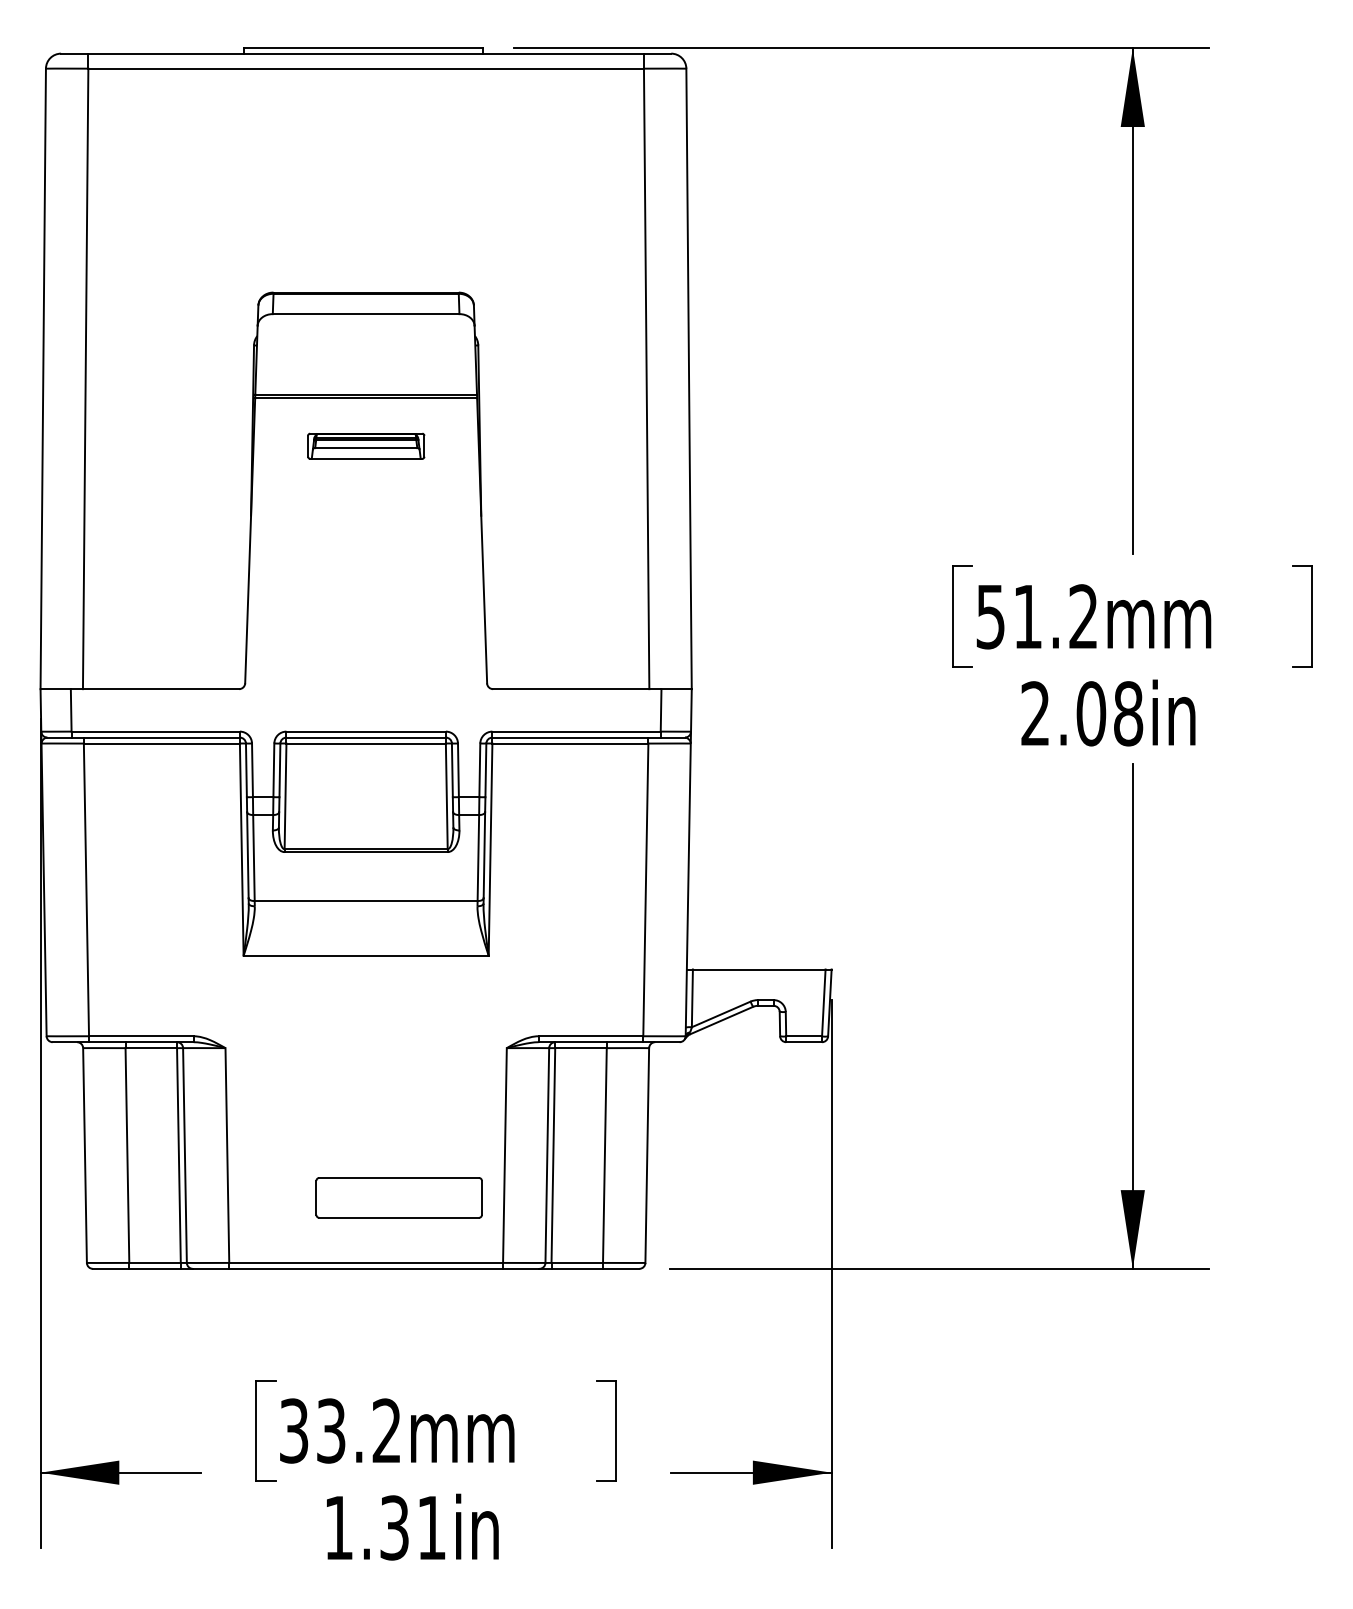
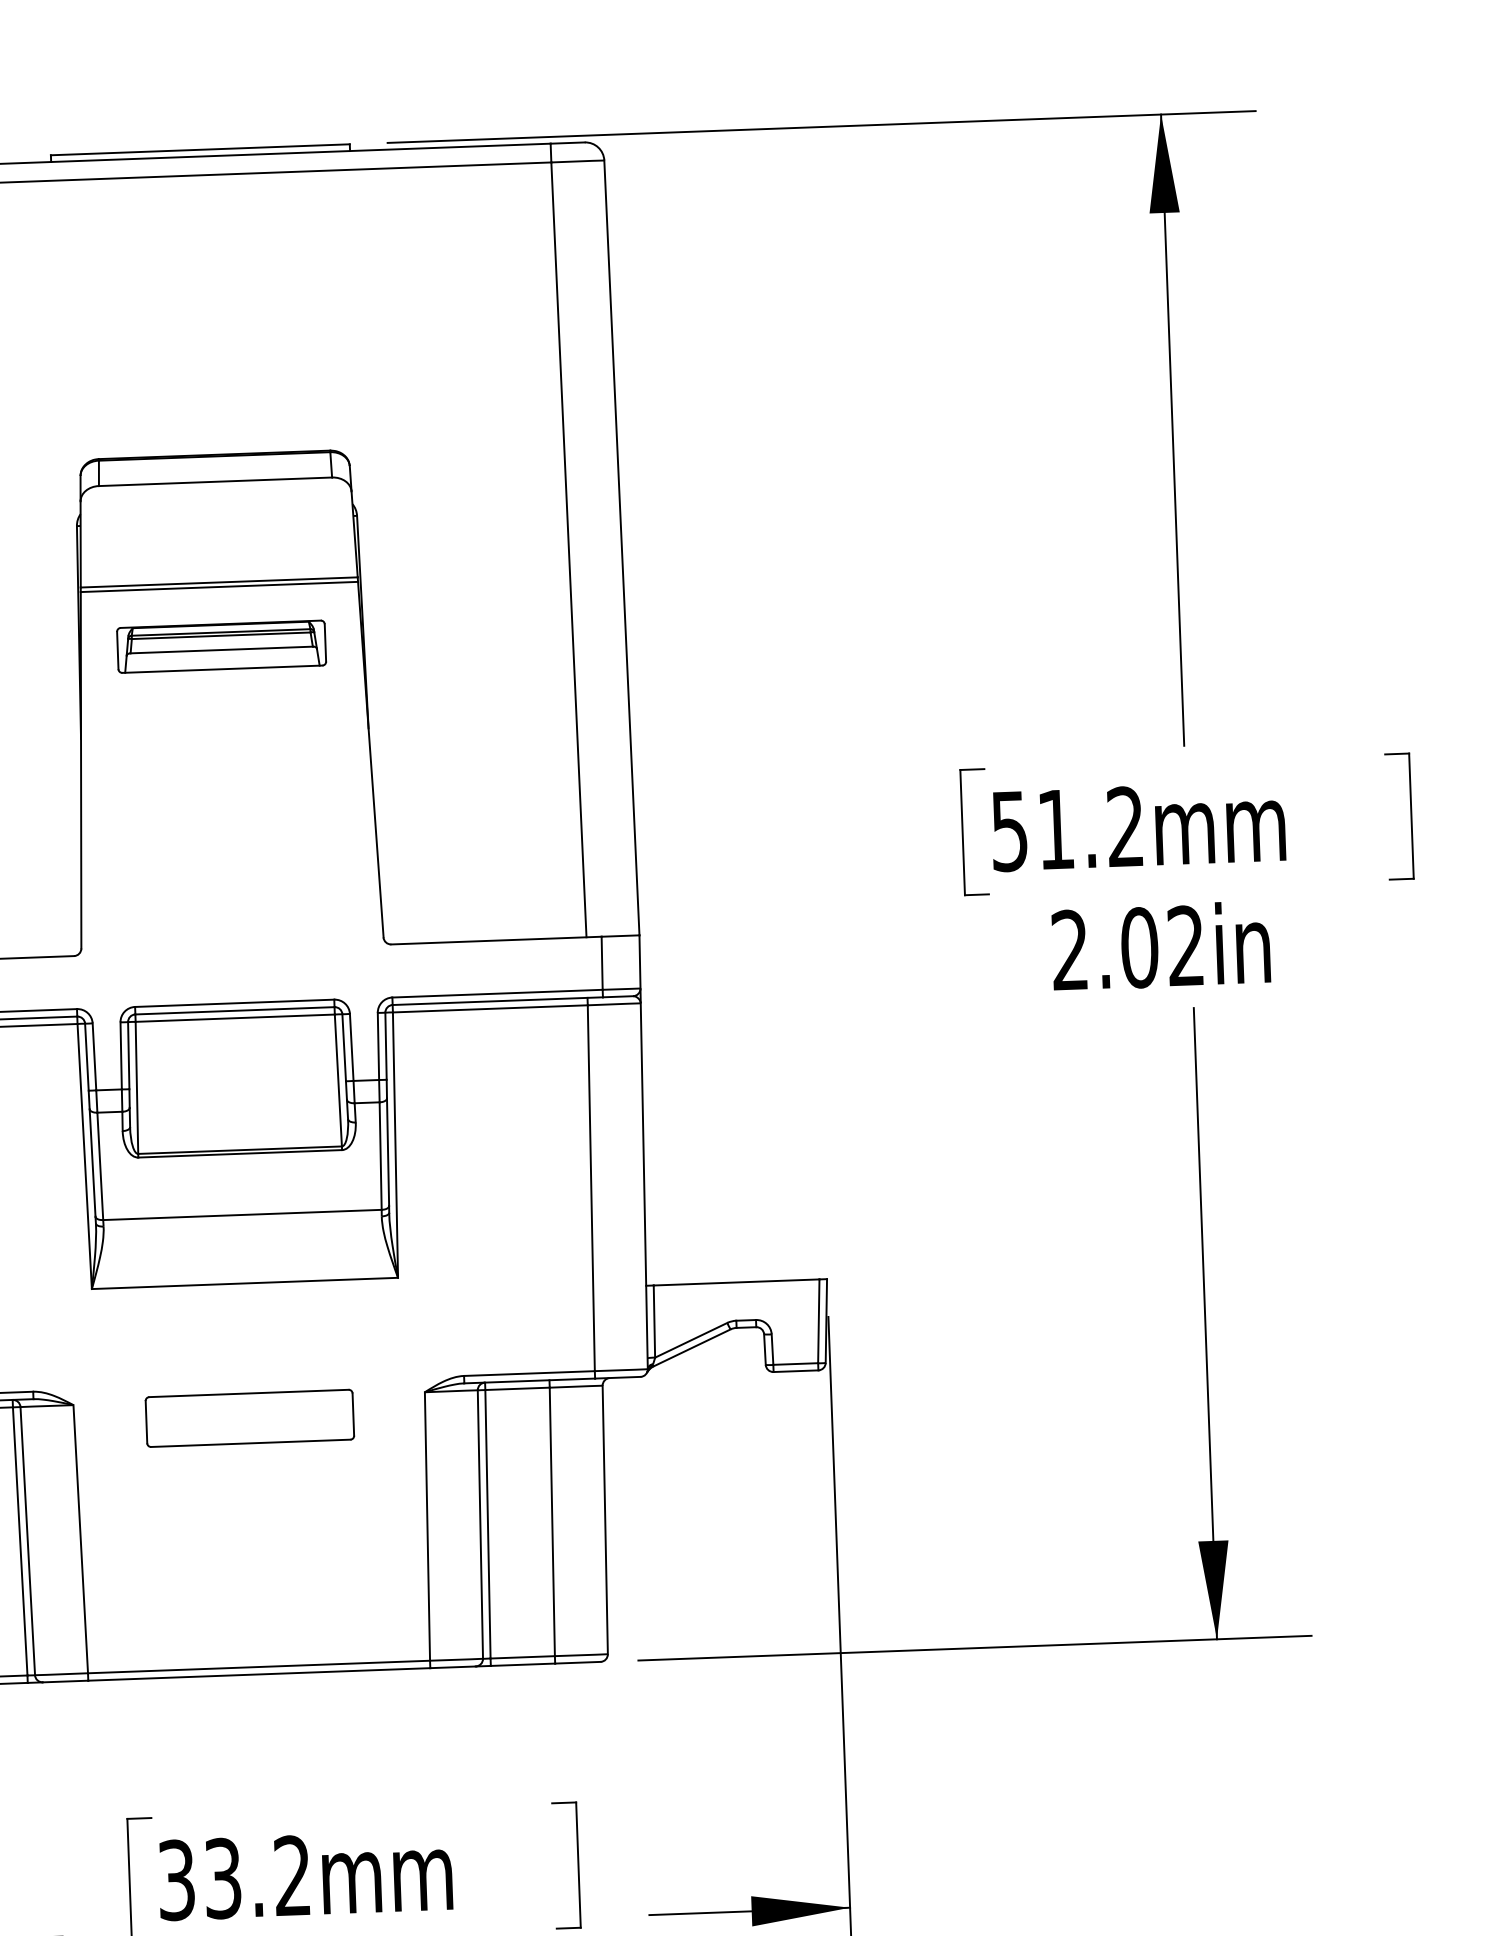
part: (366, 446) -> (222, 647), size x1.43
text: (1128, 713) -> (1186, 945), 2.08in -> 2.02in
part: (398, 1197) -> (249, 1417), moved

